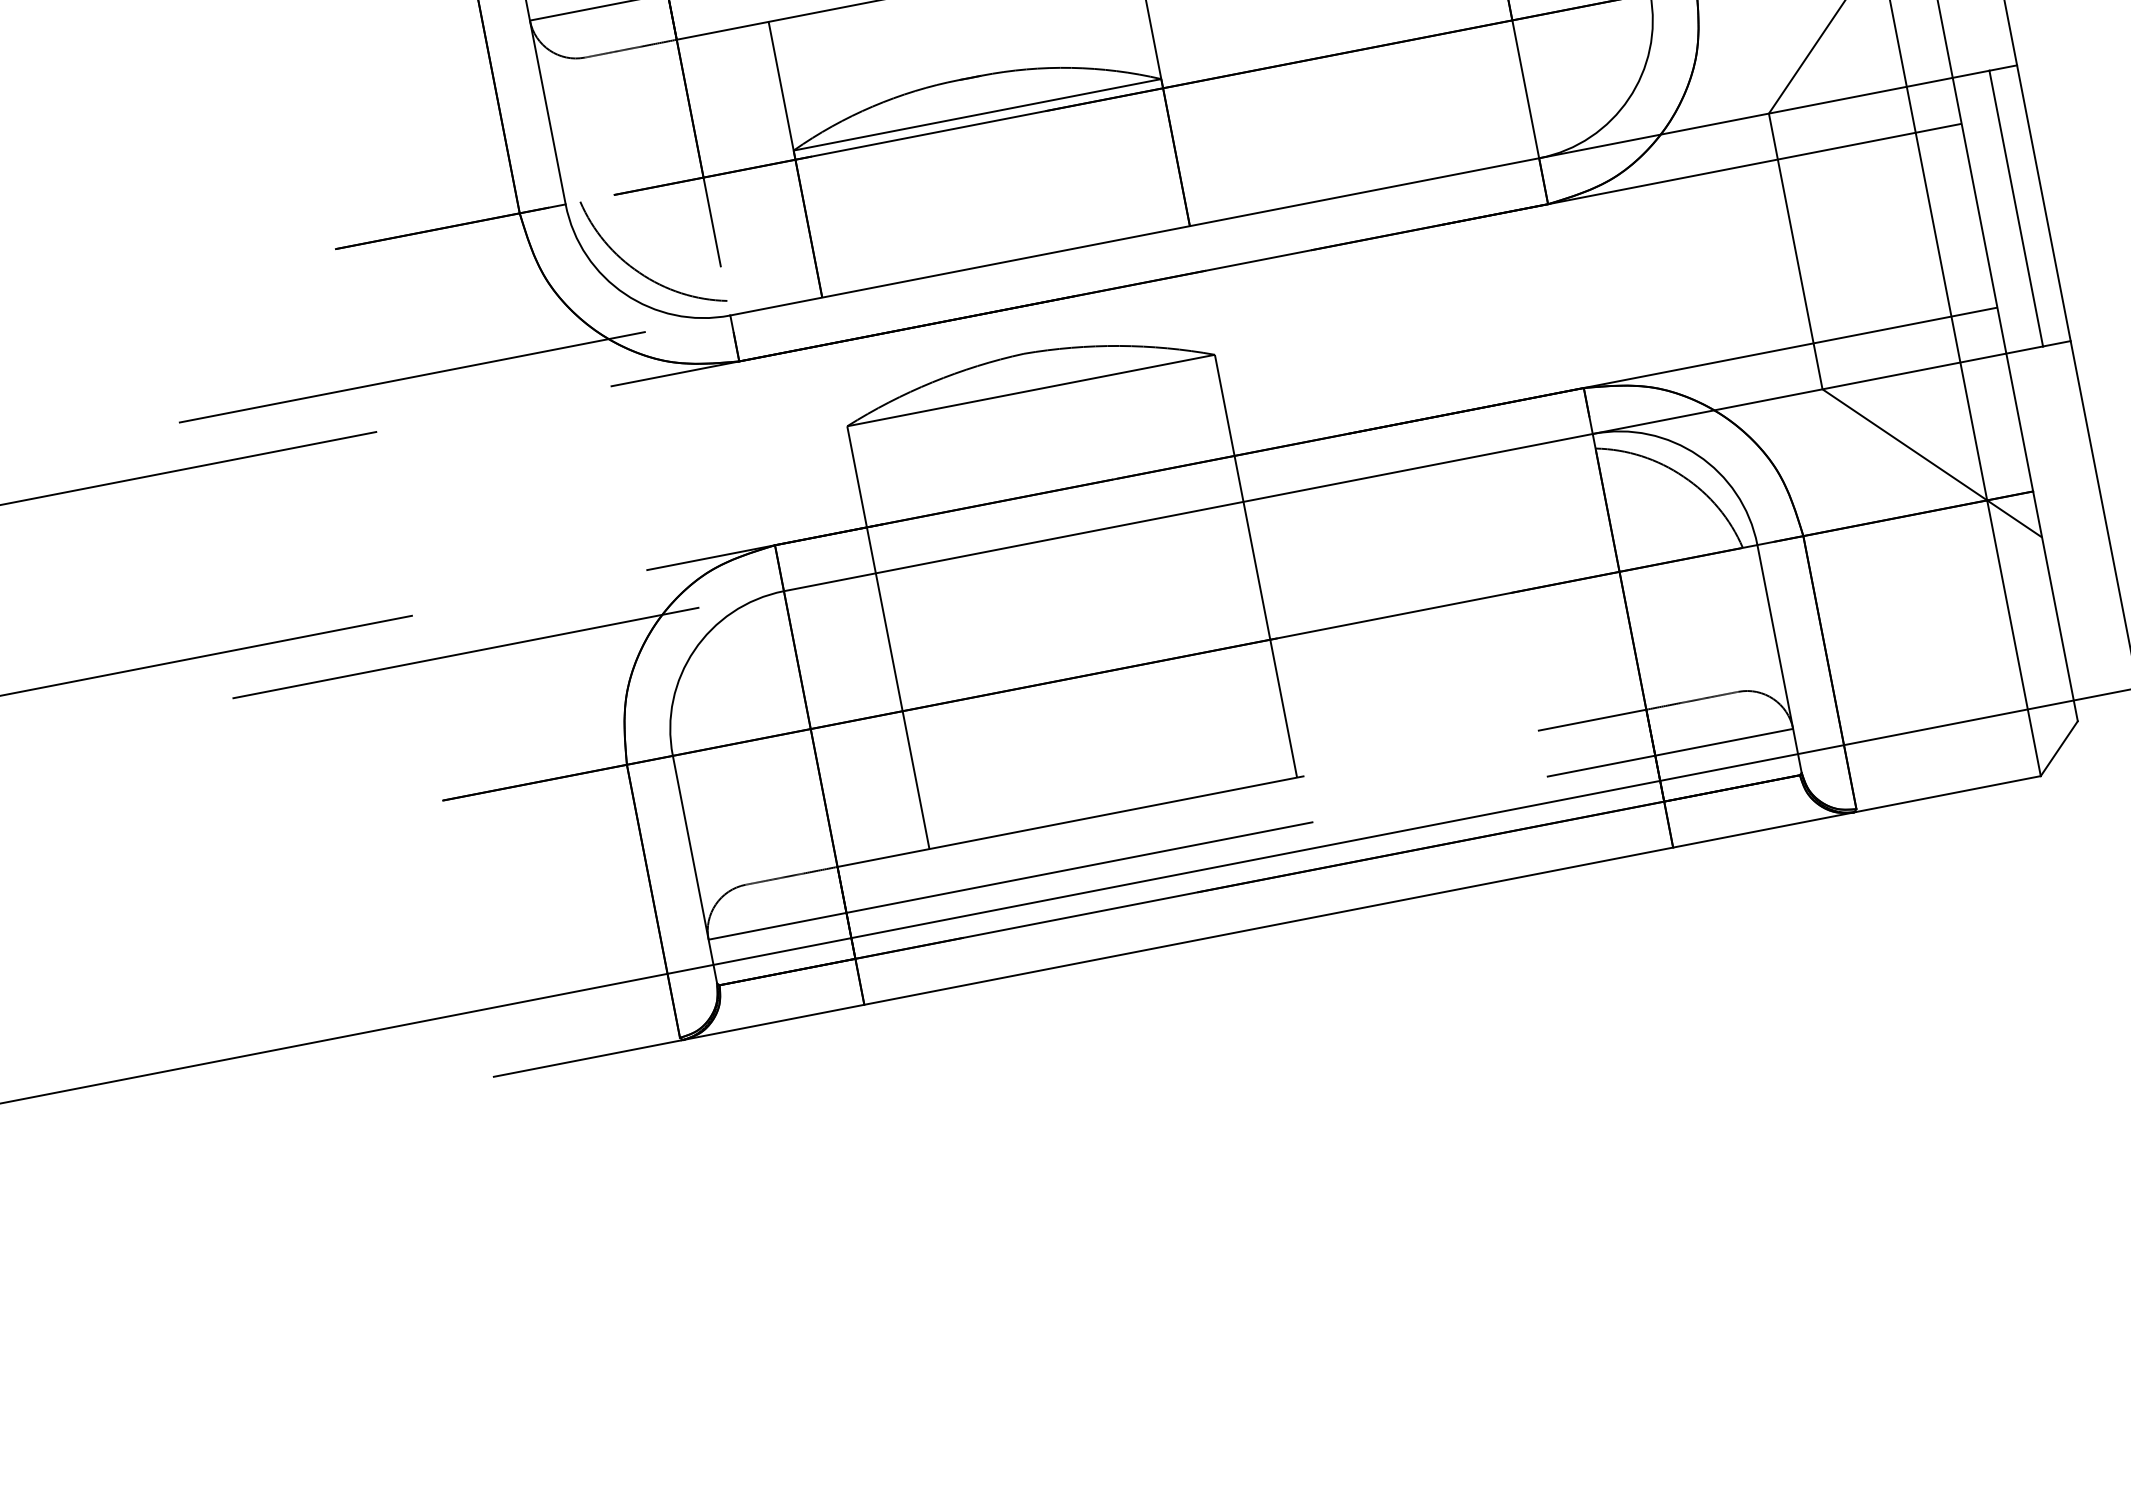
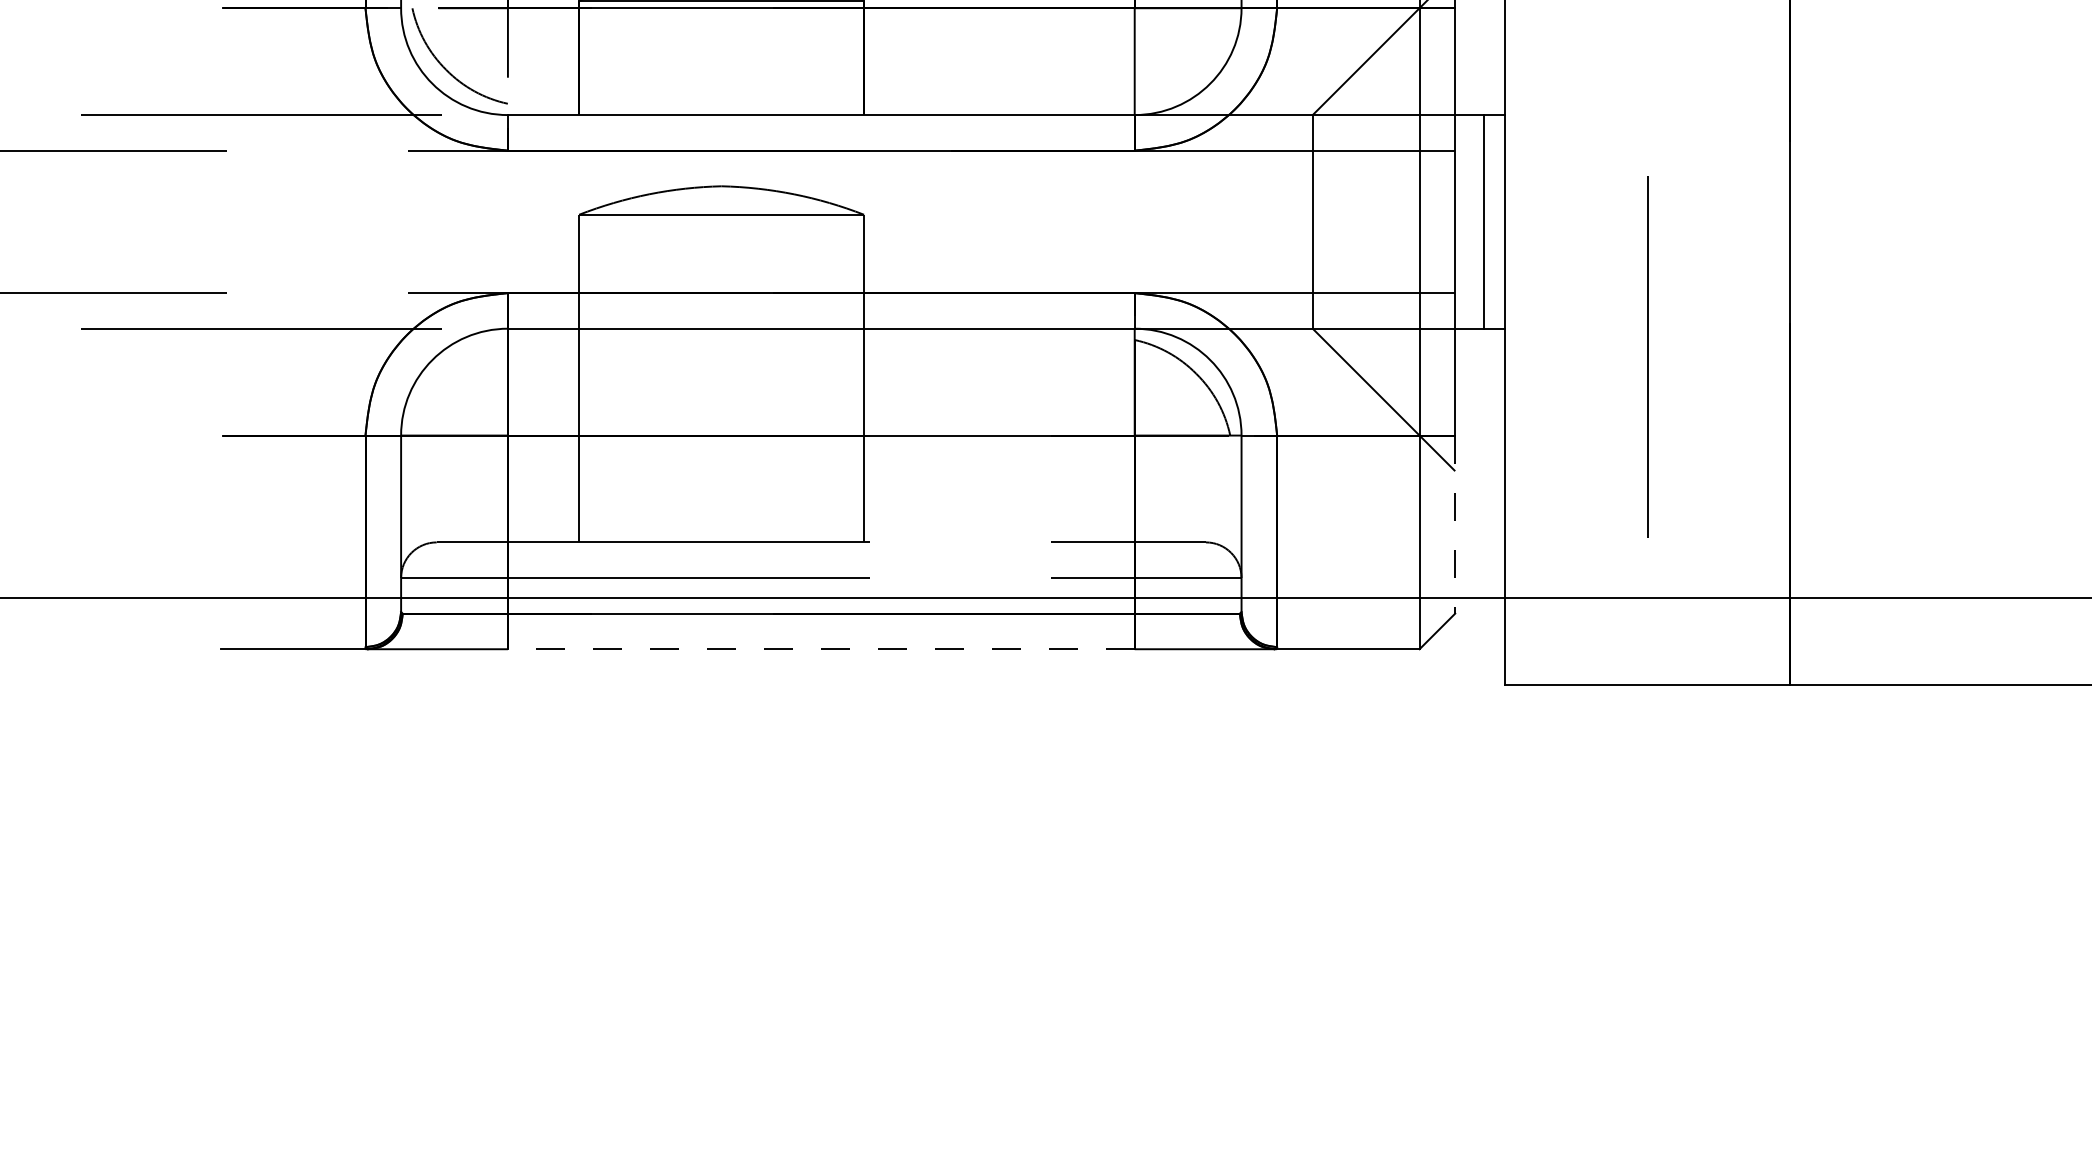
line: (2056, 607) -> (1455, 525), solid -> dashed
line: (1267, 926) -> (820, 649), solid -> dashed

